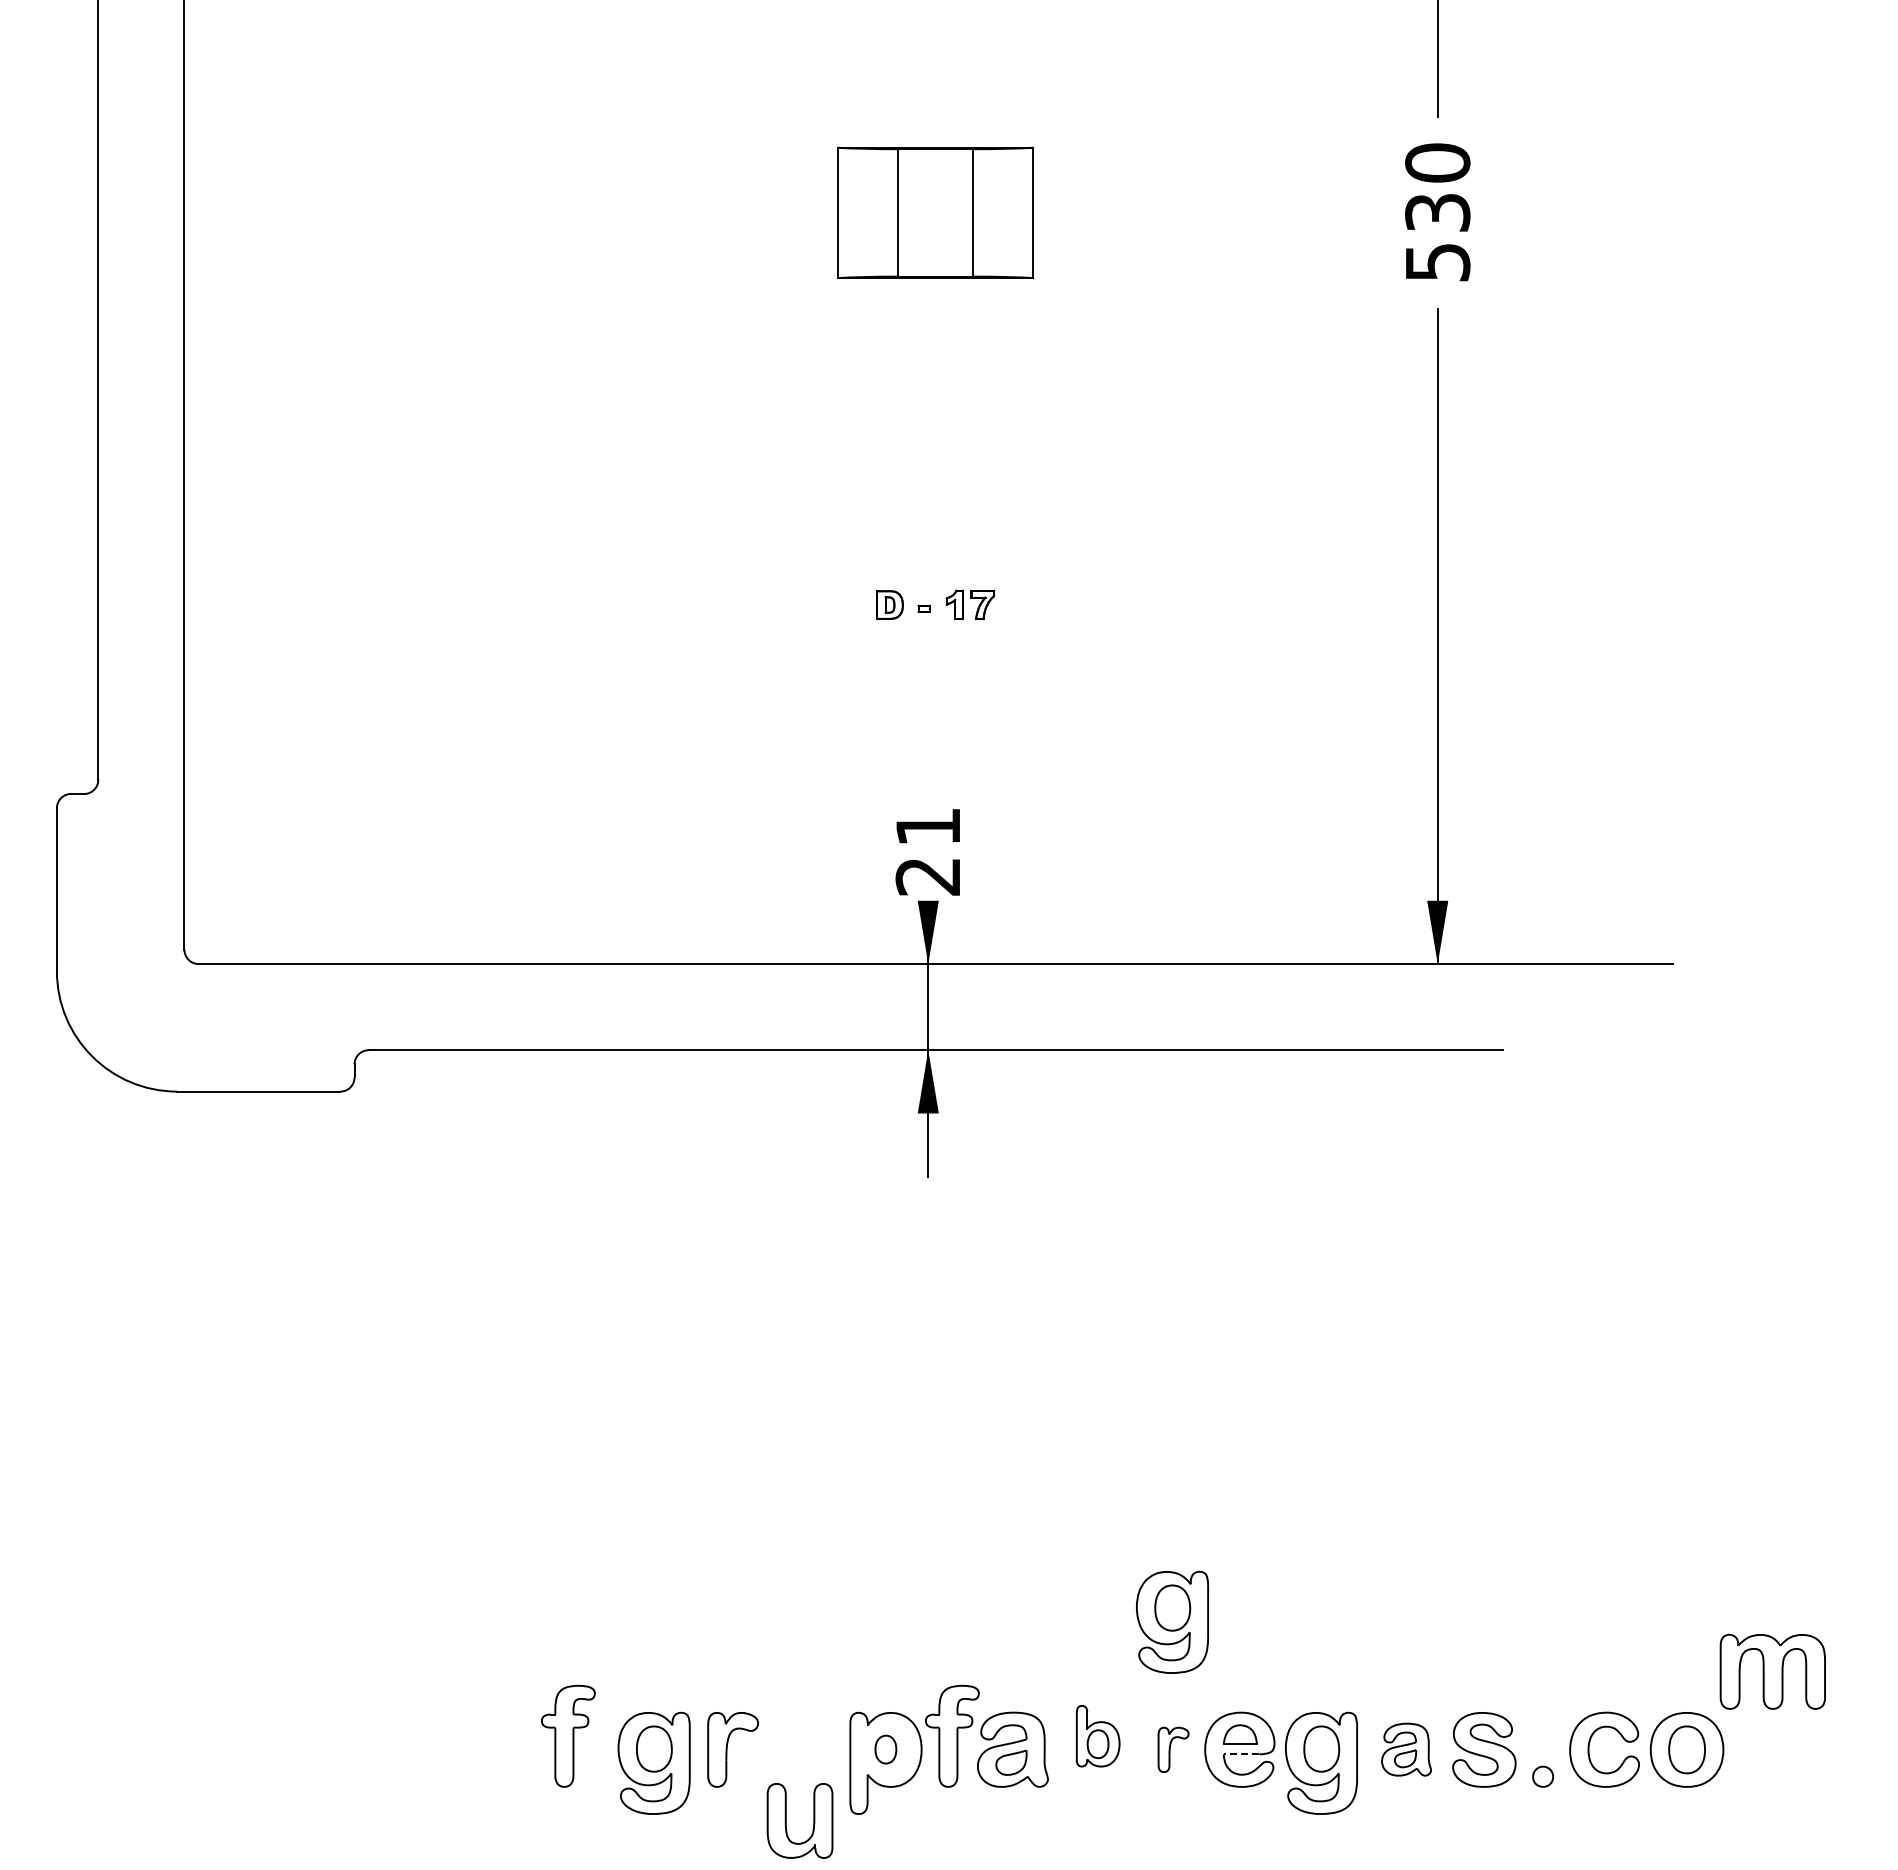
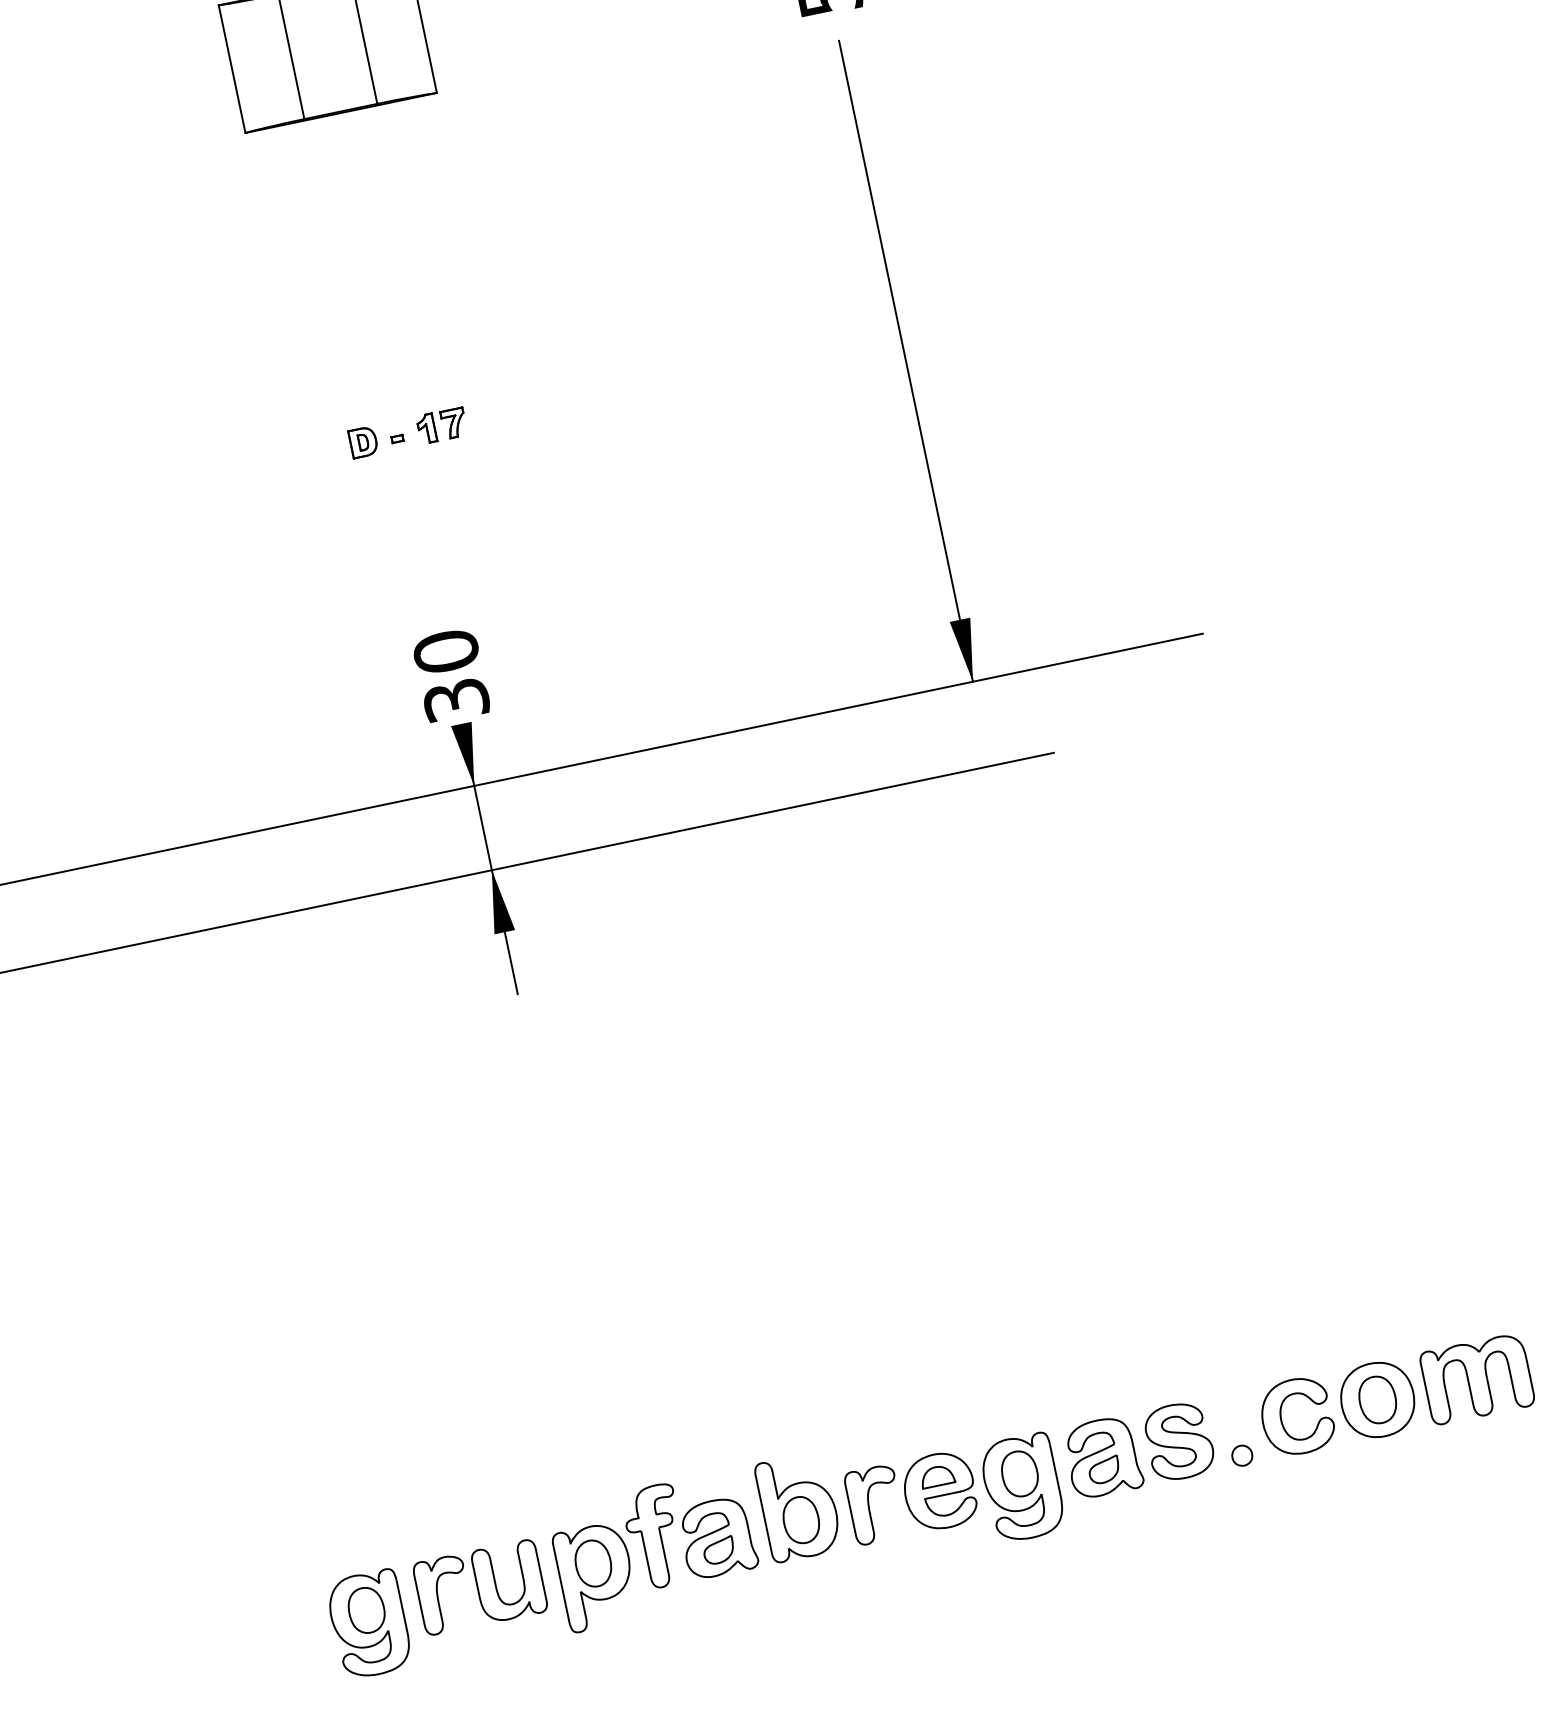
text: (928, 851) -> (451, 675), 21 -> 30
part: (1172, 1621) -> (847, 1379), removed
part: (1772, 1671) -> (1476, 1378), moved
part: (568, 1735) -> (279, 1614), removed
part: (1097, 1735) -> (797, 1506), size x1.67
part: (885, 1749) -> (592, 1563), size x1.67
part: (1173, 1749) -> (874, 1504), size x1.67
part: (1406, 1749) -> (1102, 1456), size x1.43
line: (1241, 1754) -> (942, 1495), dashed -> solid
part: (786, 1820) -> (496, 1583), moved

